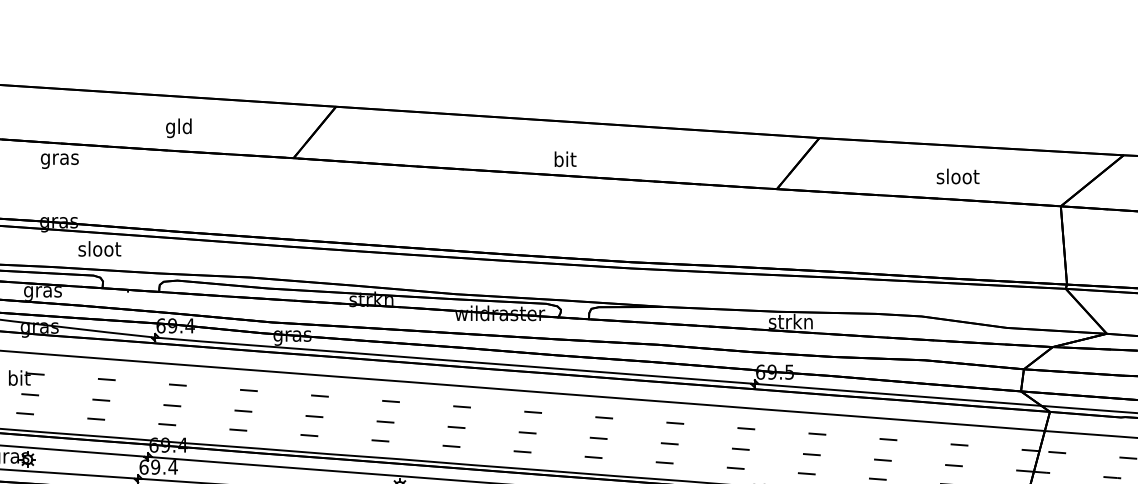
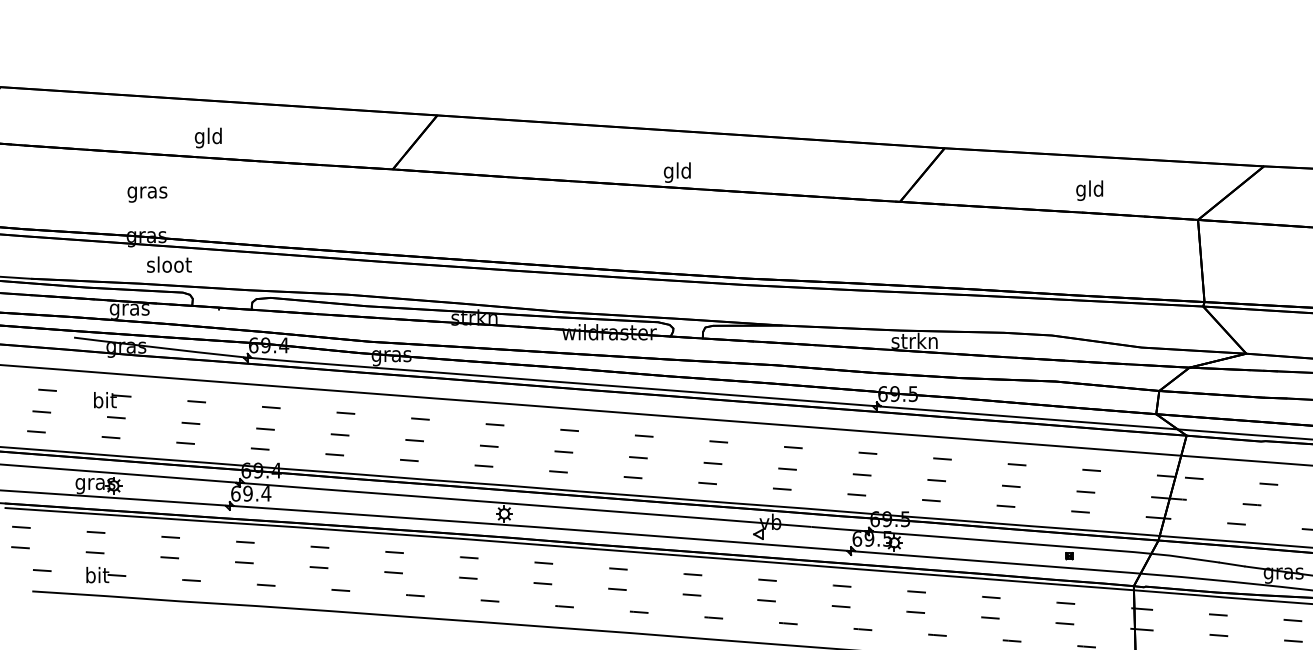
text: (178, 127) -> (207, 137), moved
text: (59, 161) -> (147, 194), moved
text: (563, 161) -> (676, 172), bit -> gld
text: (957, 178) -> (1089, 190), sloot -> gld
text: (99, 248) -> (169, 264), moved

